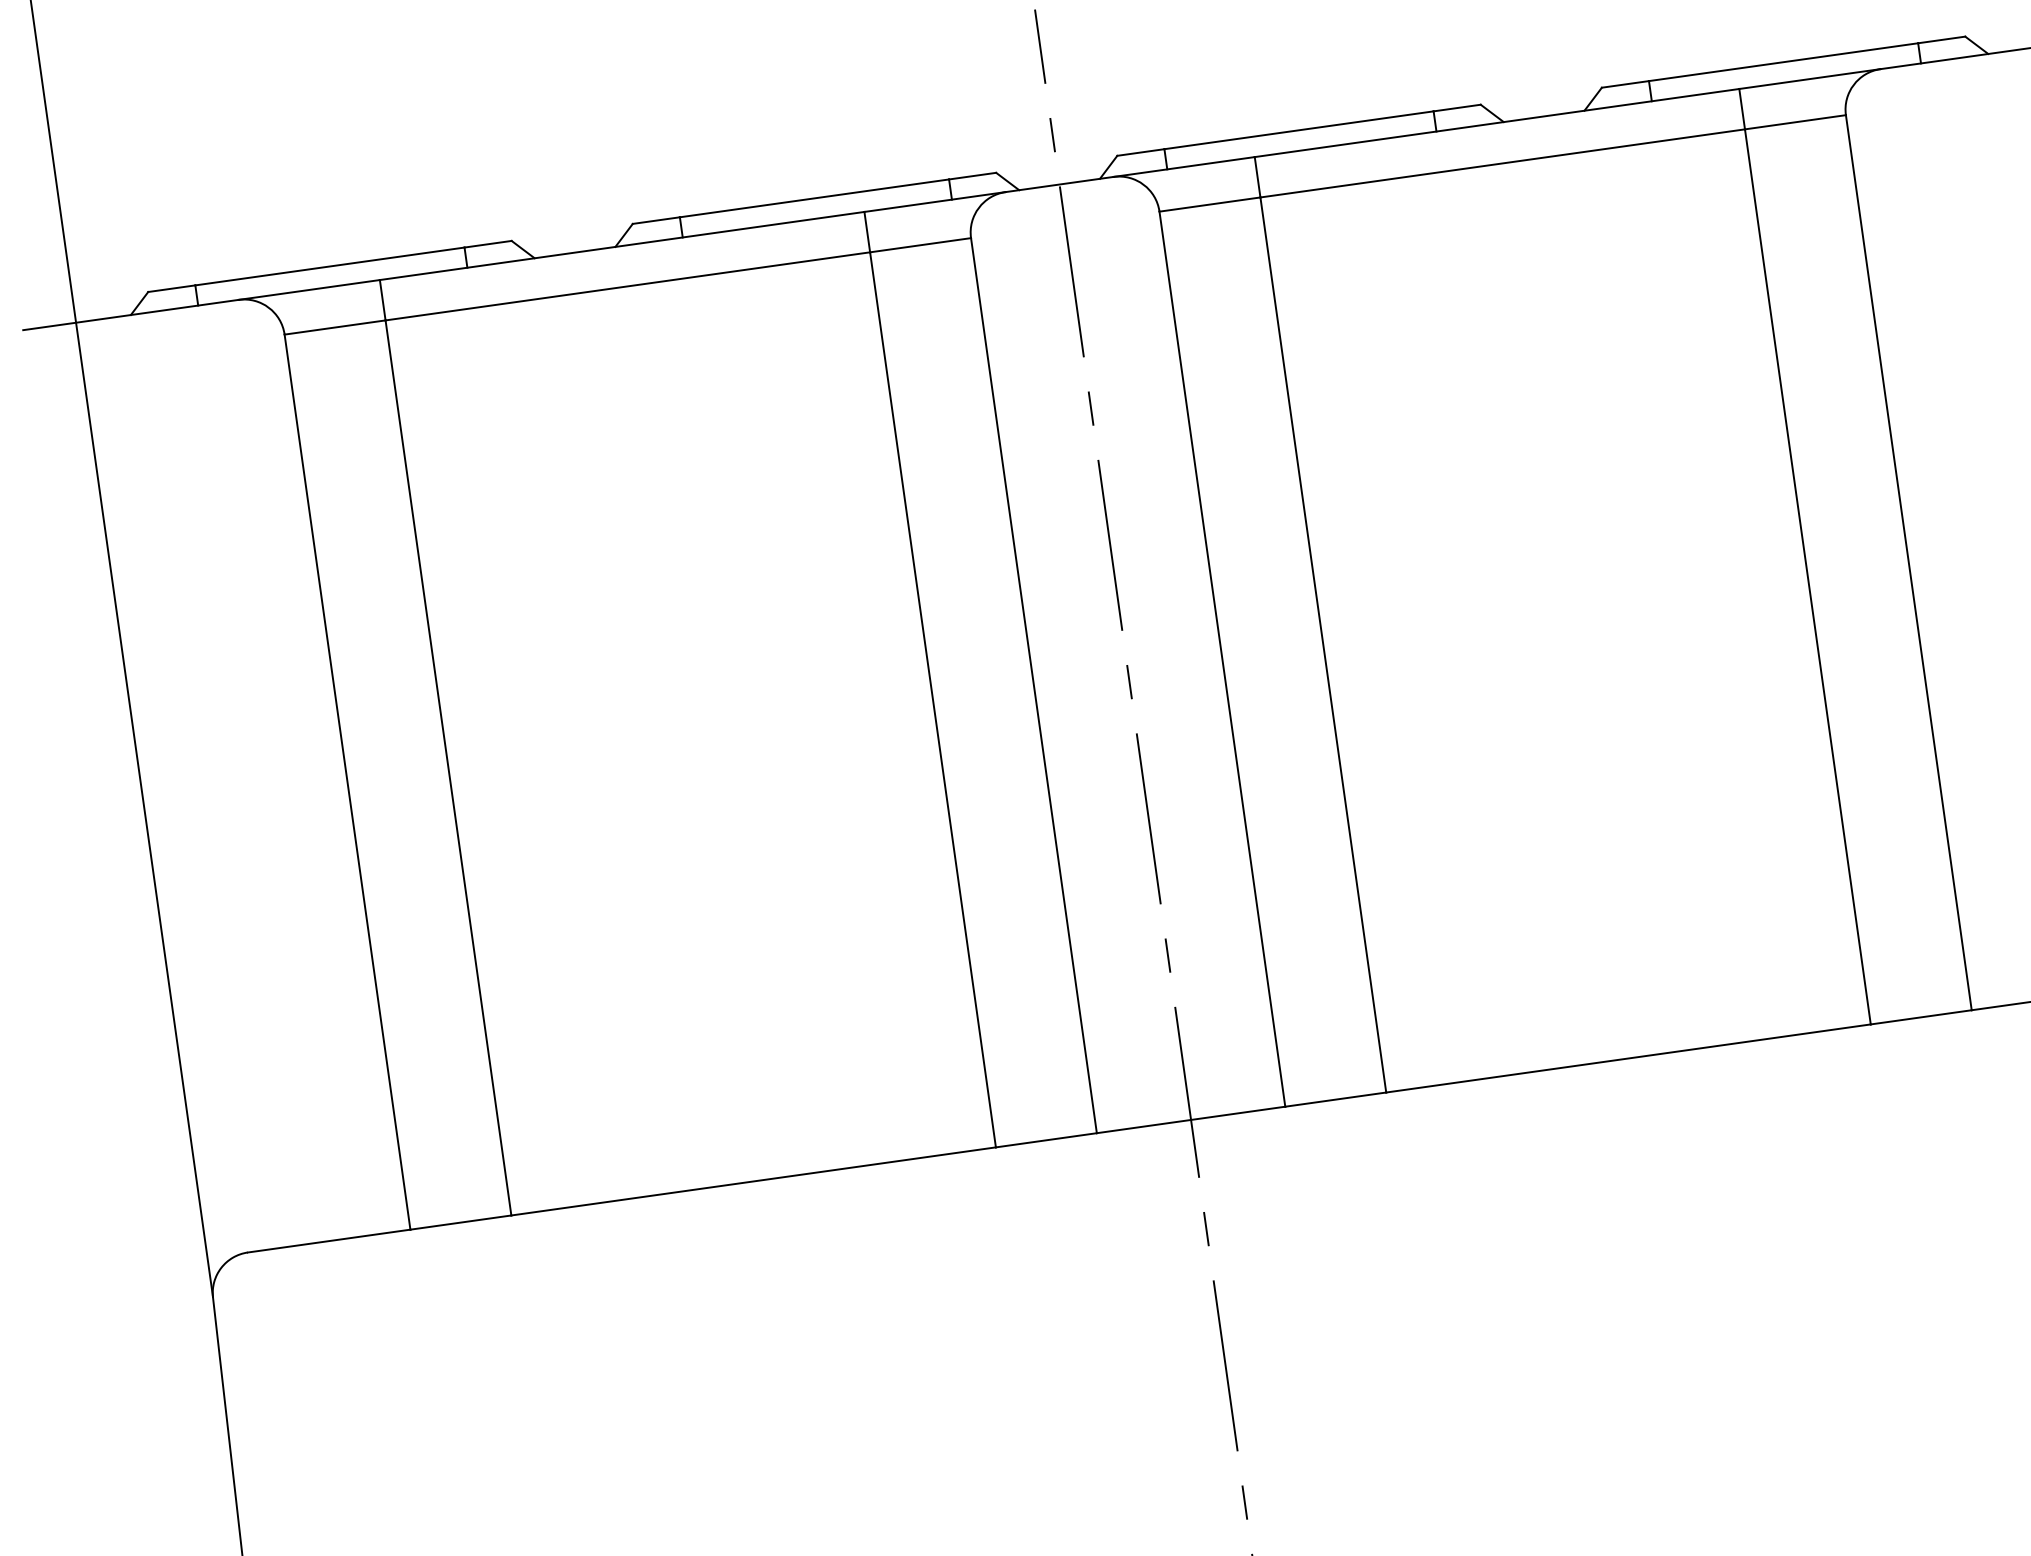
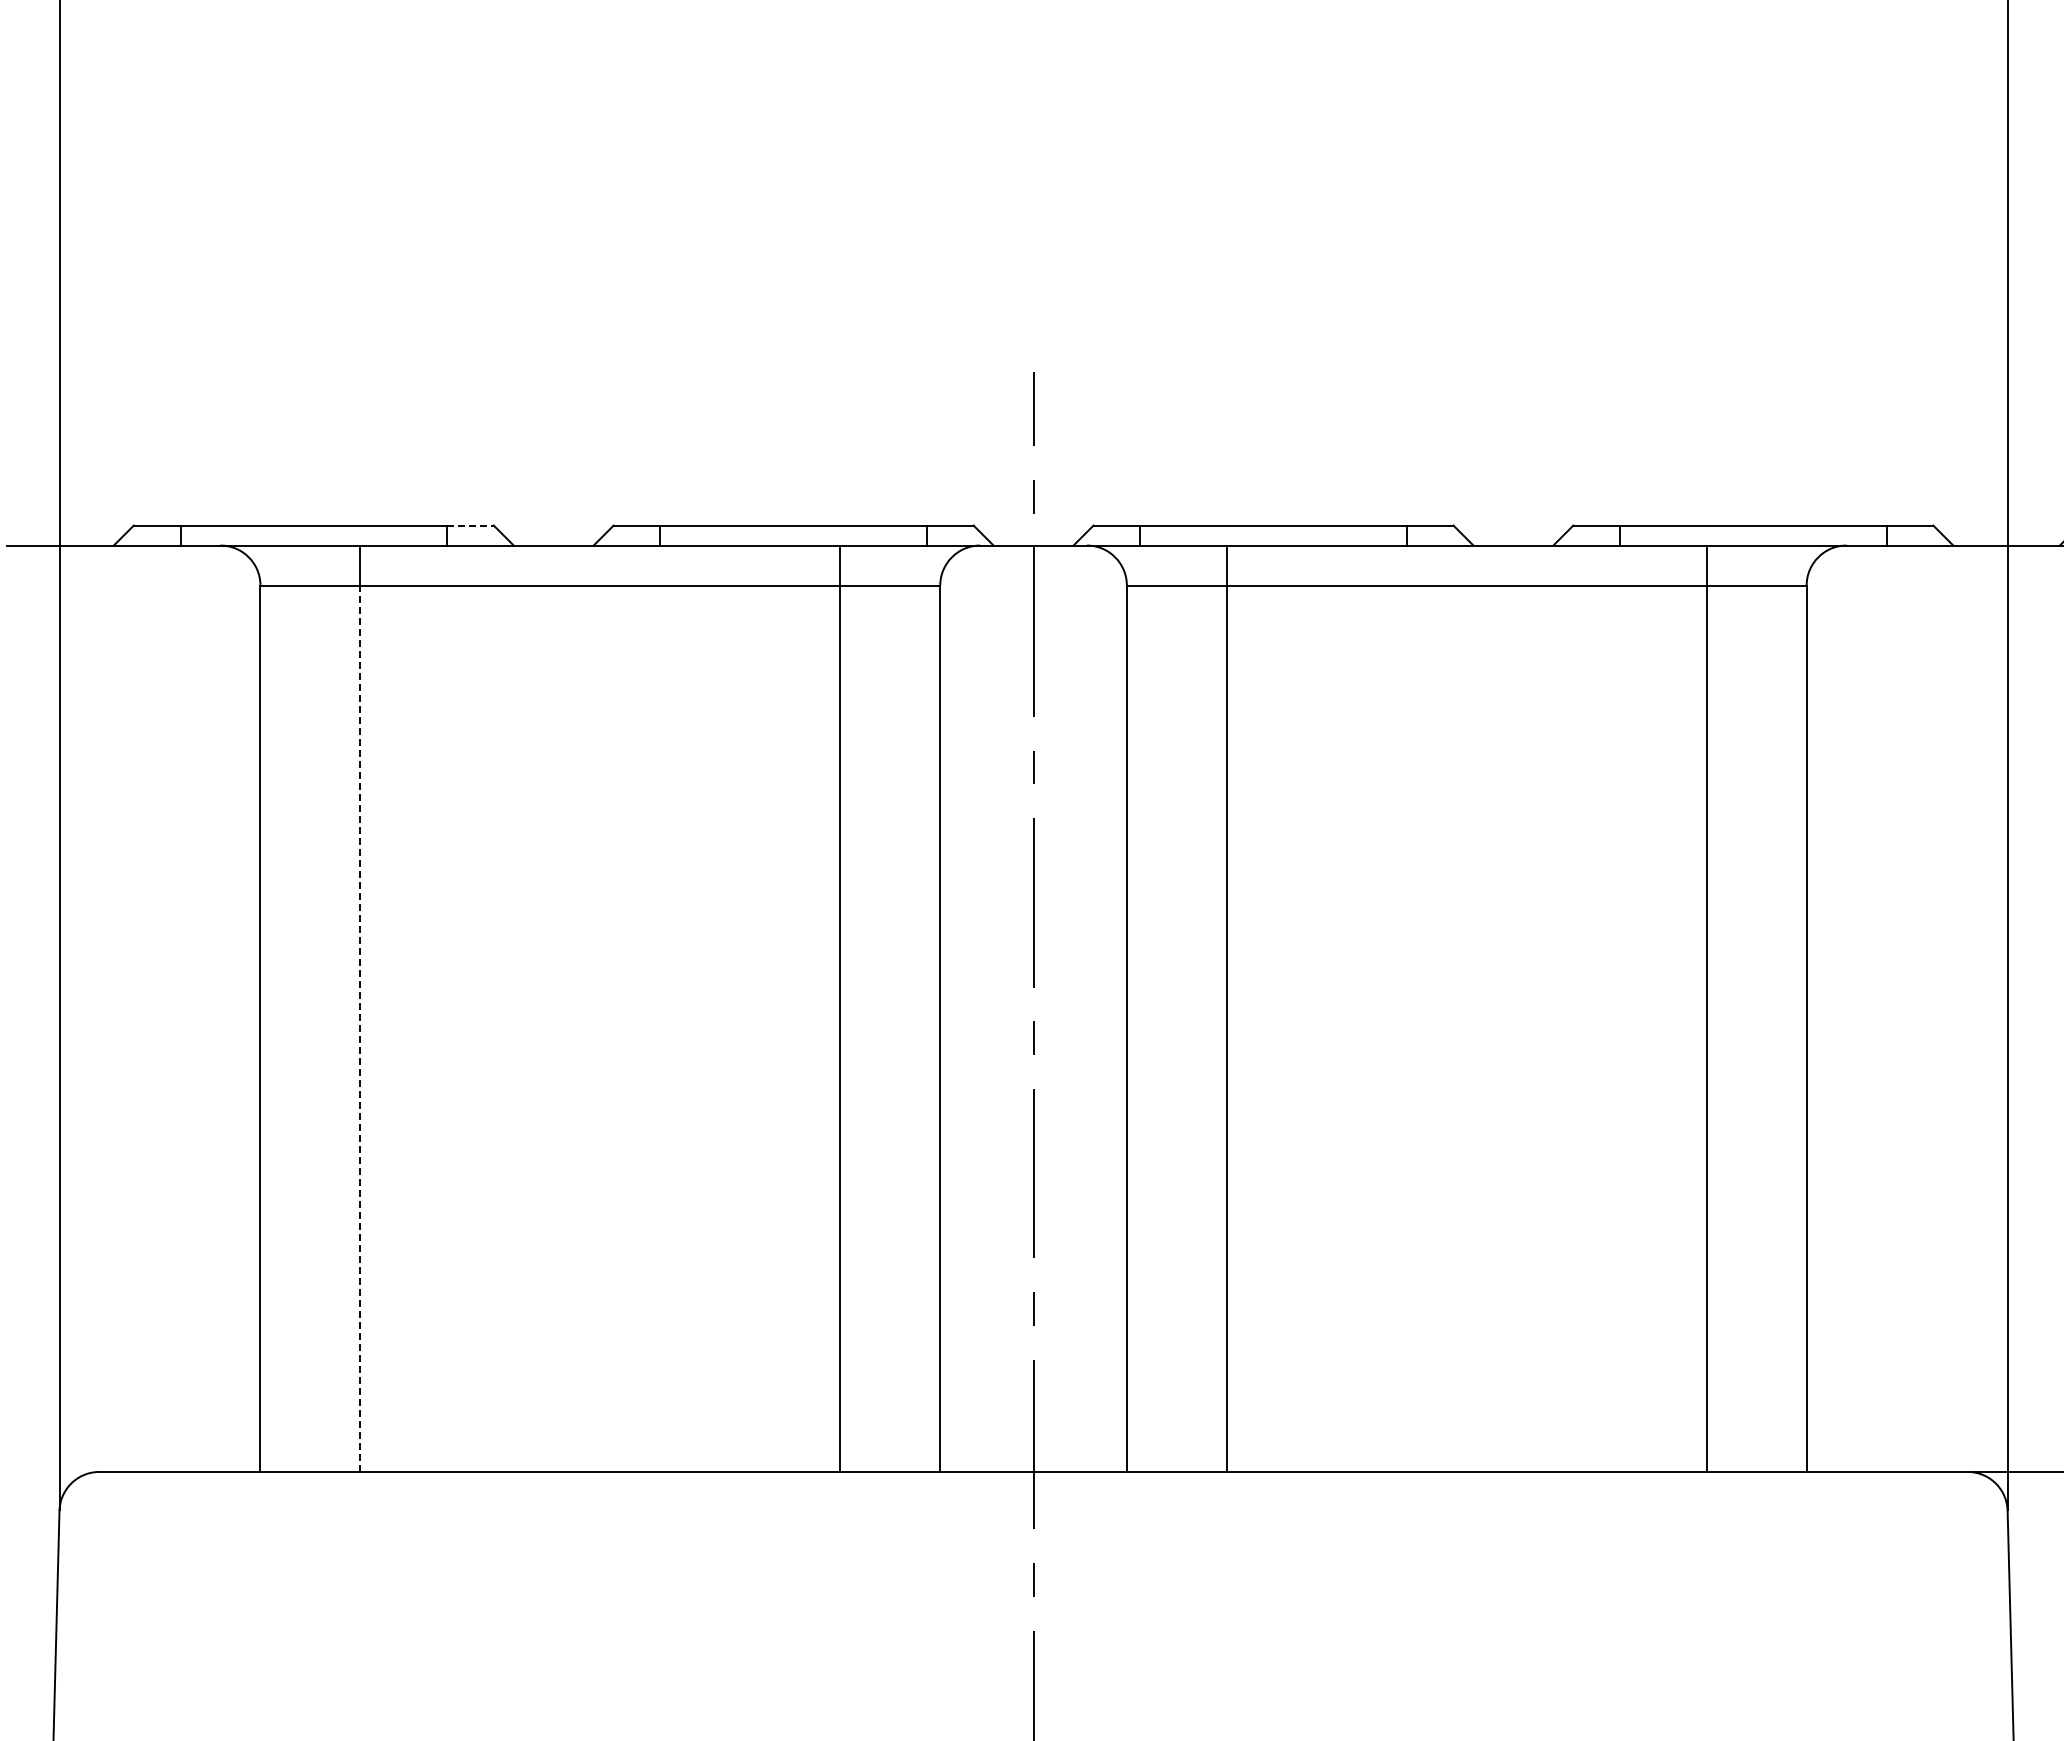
line: (488, 244) -> (470, 525), solid -> dashed
line: (448, 767) -> (360, 1028), solid -> dashed

